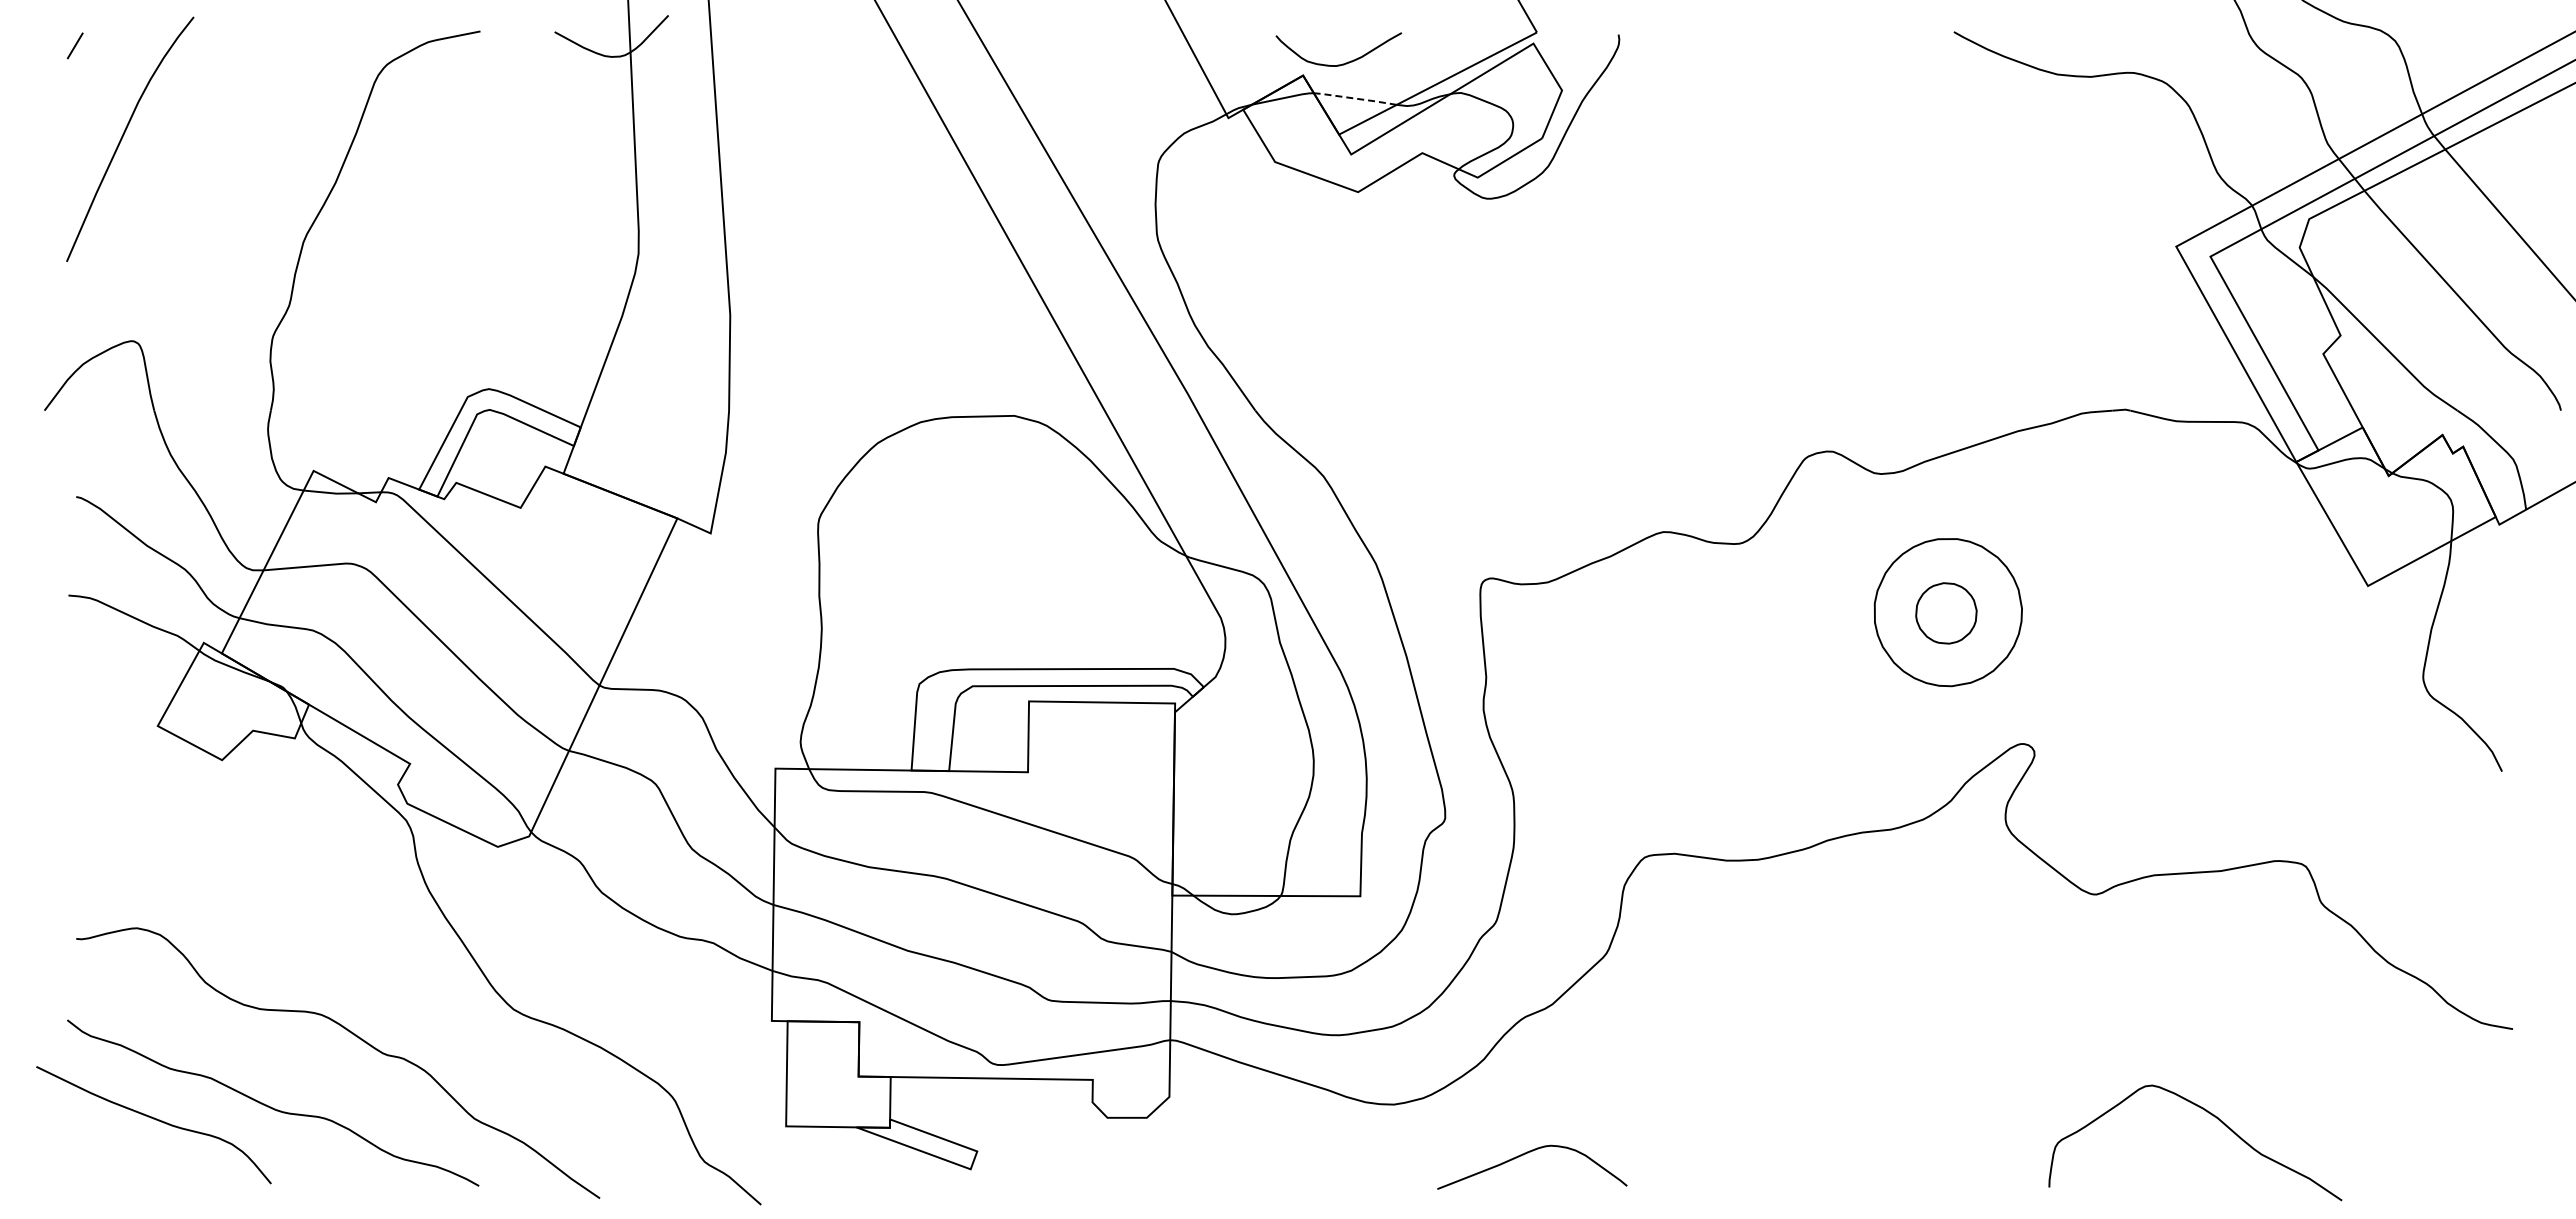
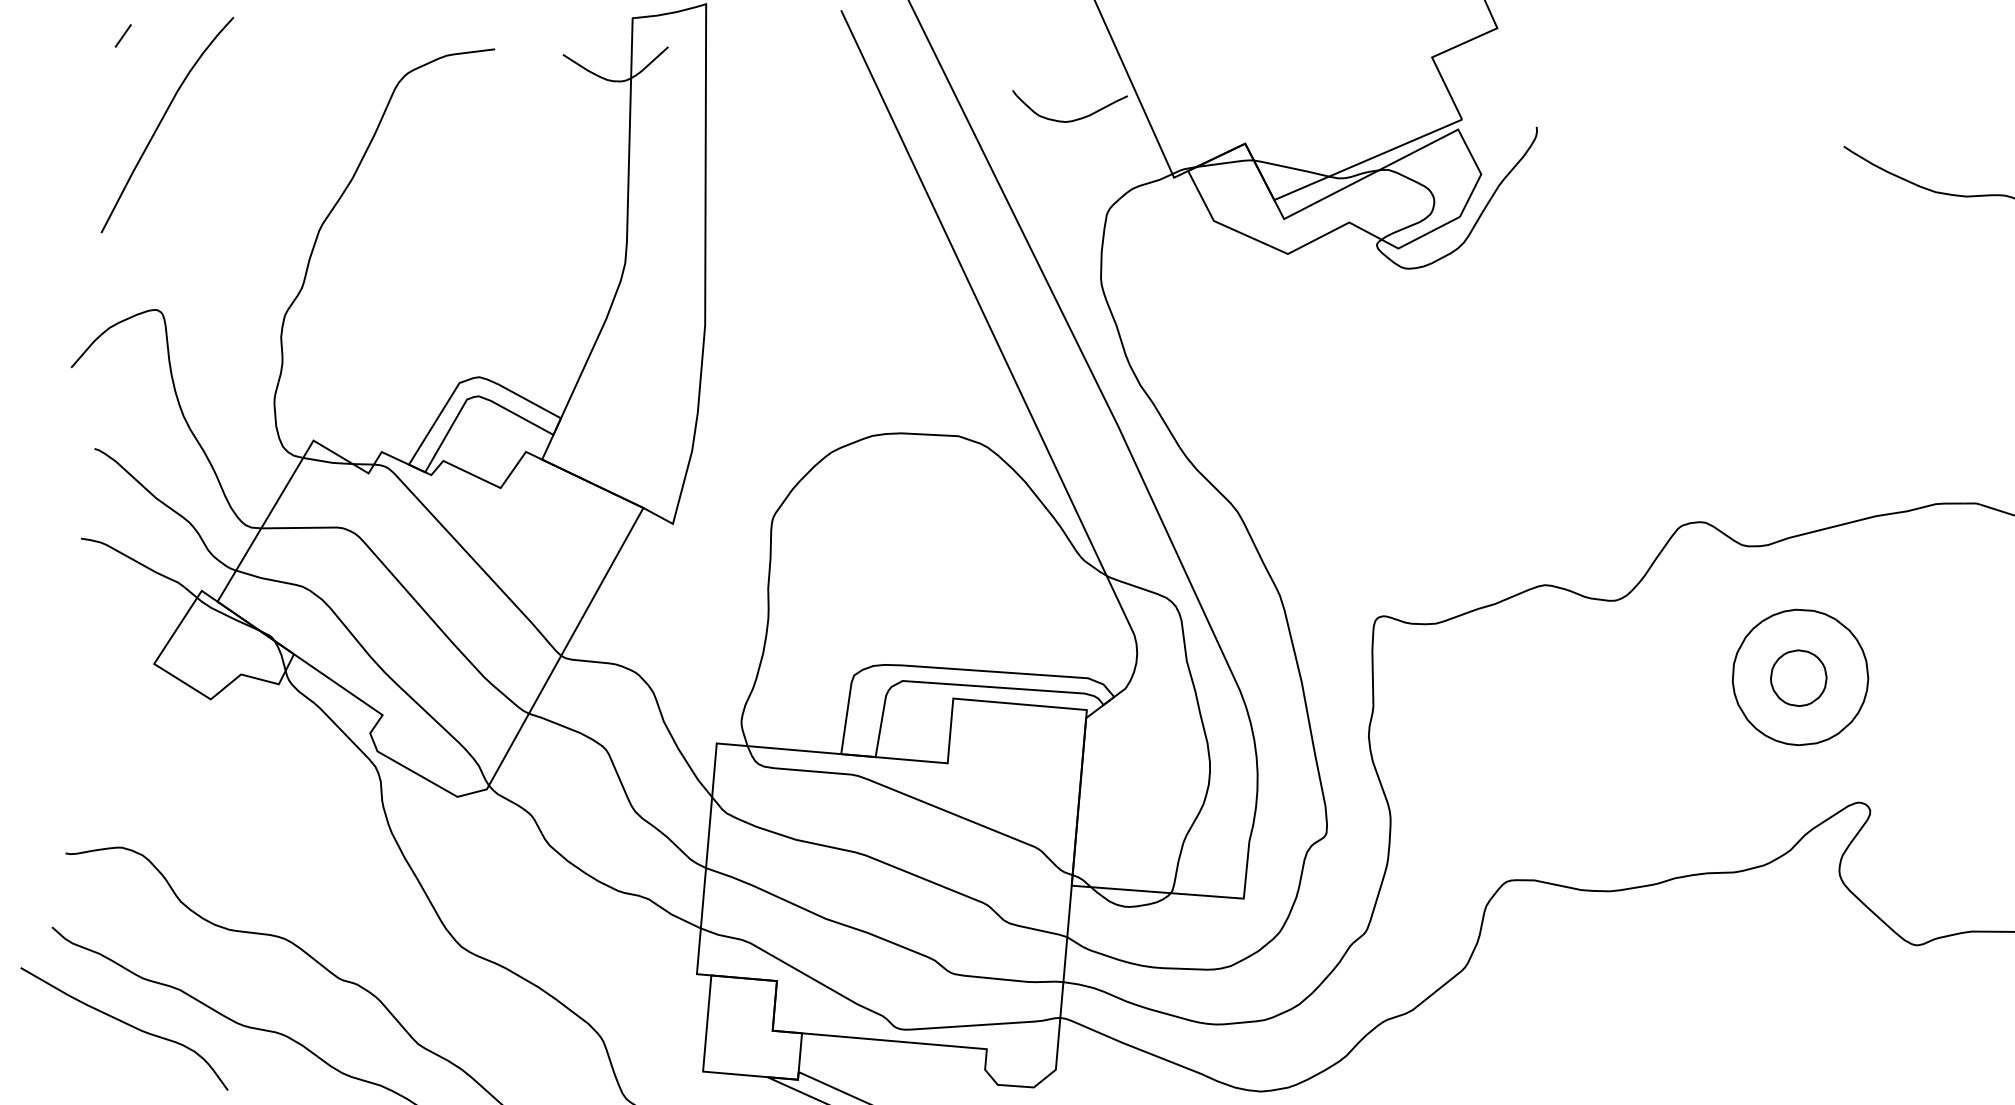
curve: (1342, 63) -> (1071, 120), moved
line: (1354, 98) -> (1290, 168), dashed -> solid

